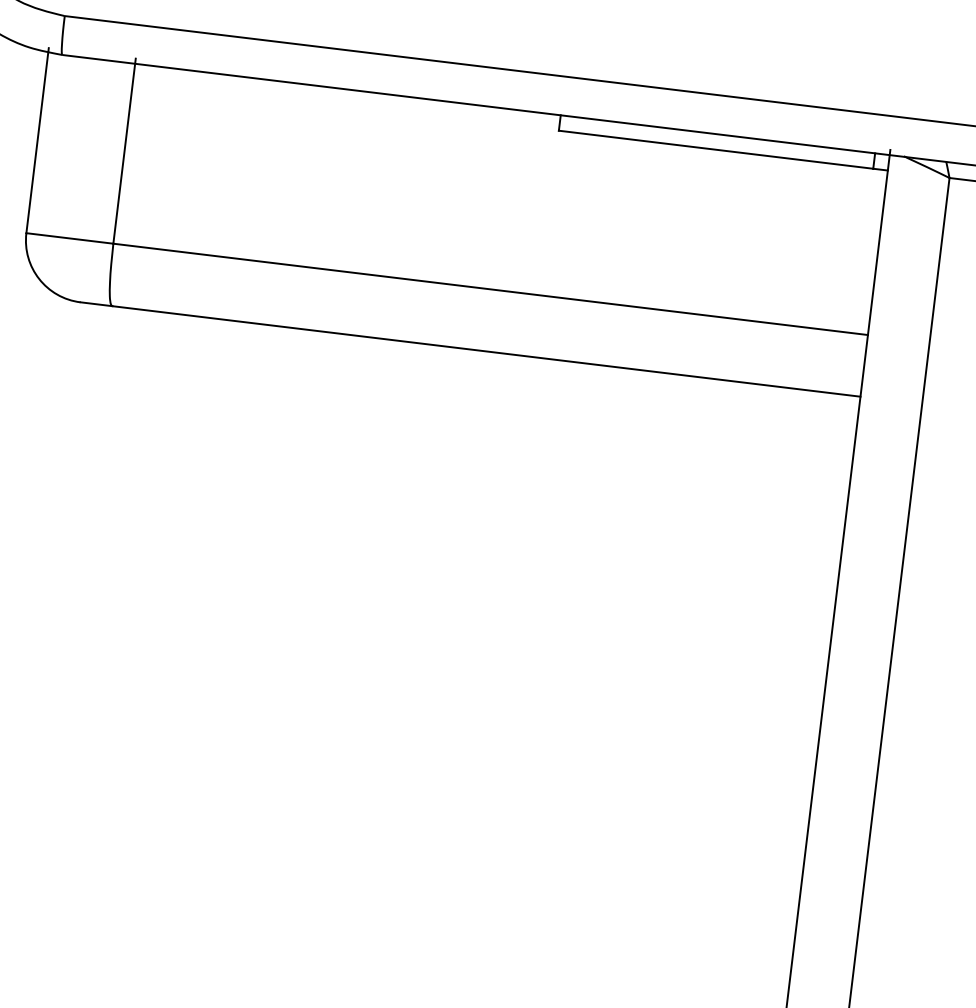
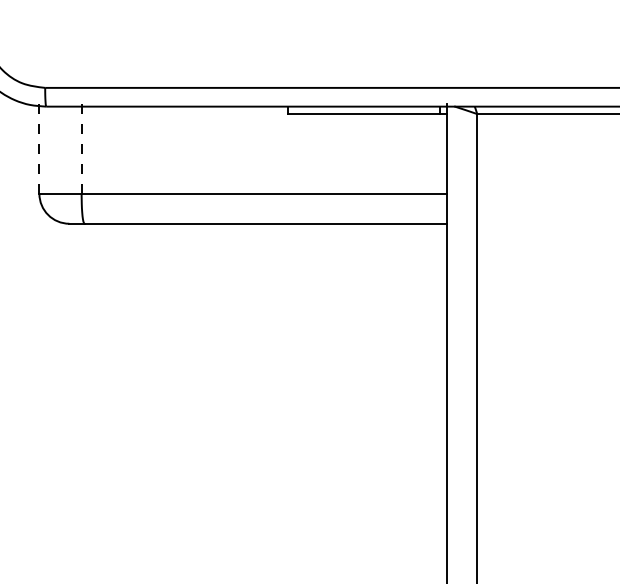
line: (37, 141) -> (39, 149), solid -> dashed
line: (124, 152) -> (81, 149), solid -> dashed

